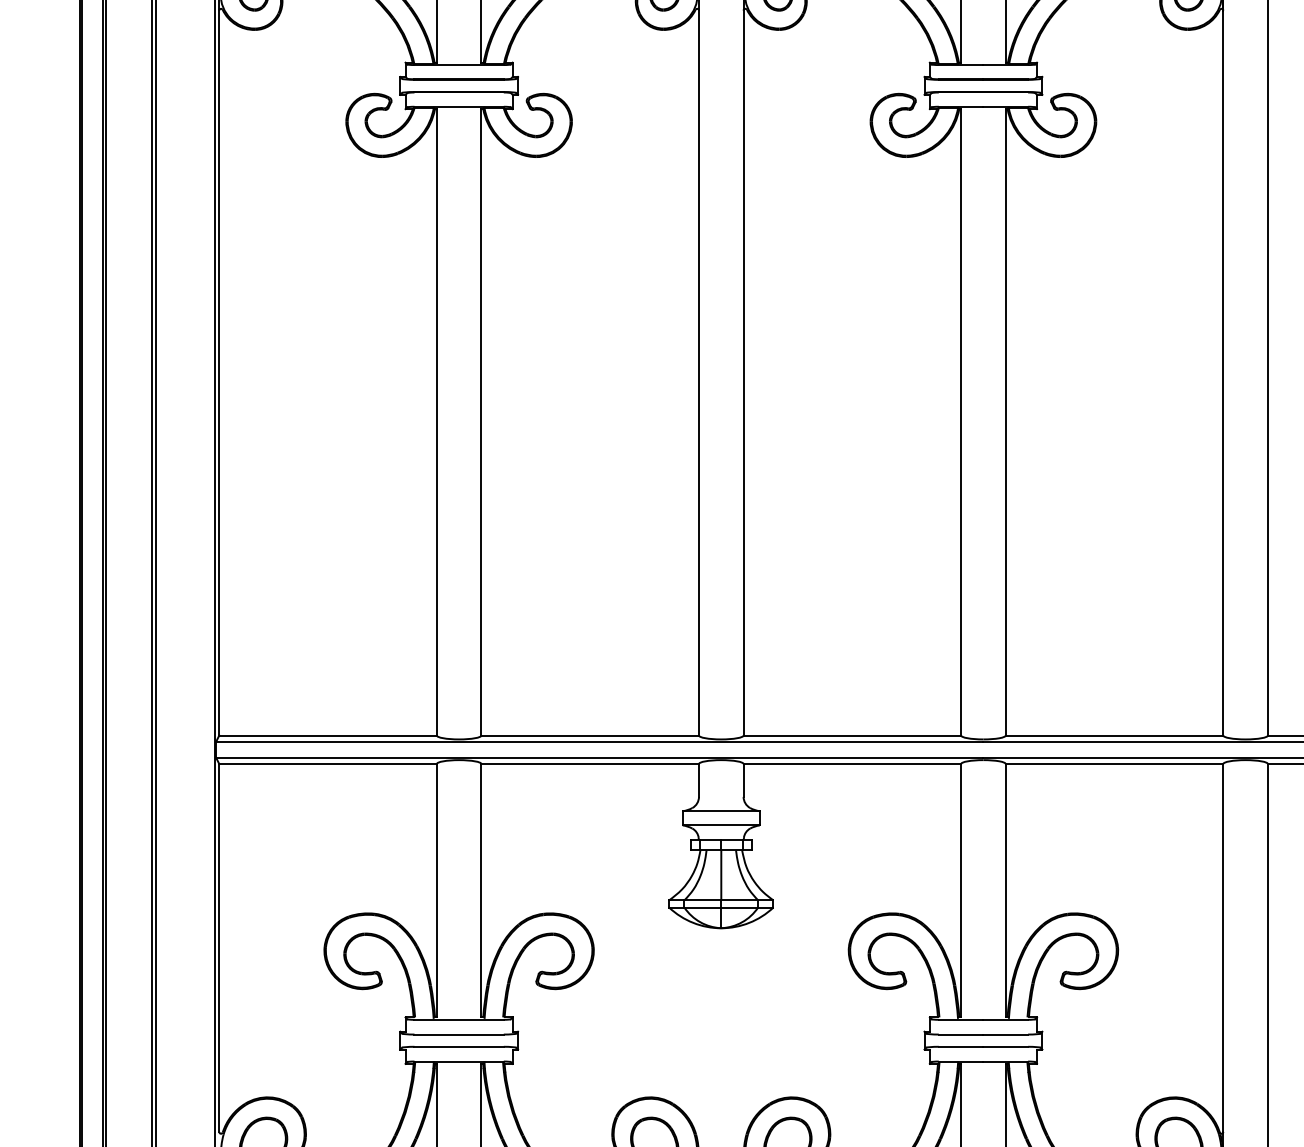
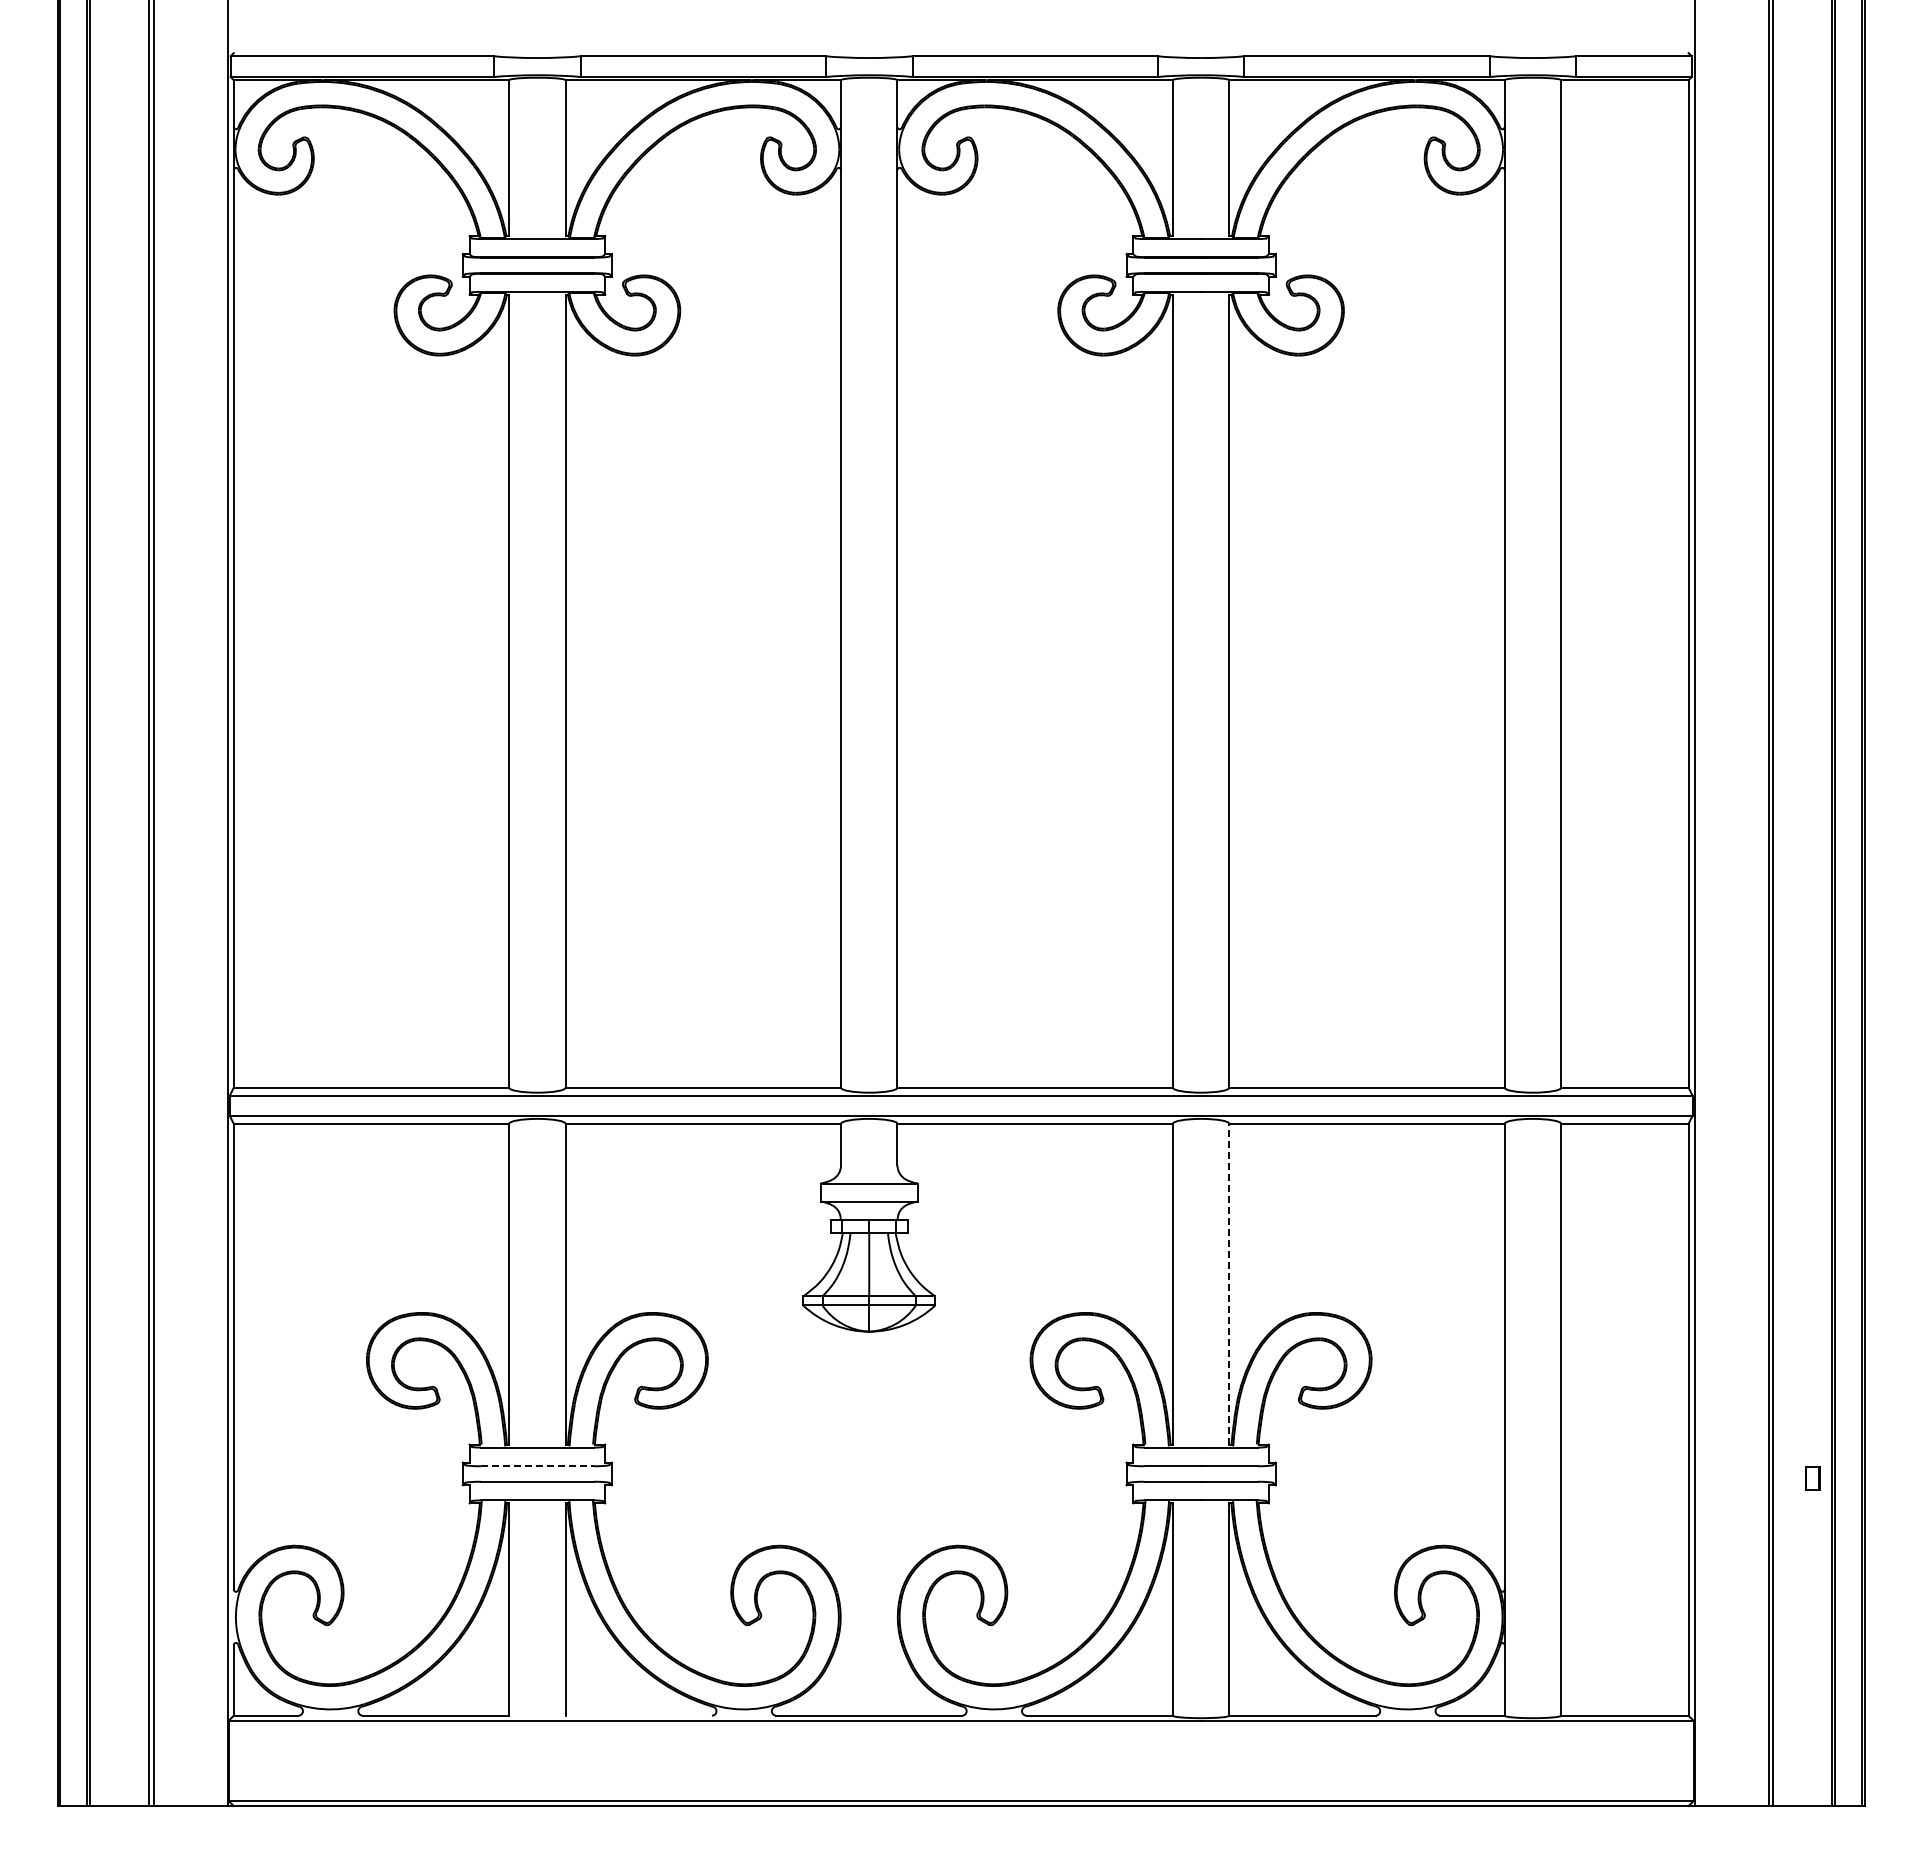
line: (1005, 890) -> (1229, 1283), solid -> dashed
line: (459, 1034) -> (537, 1466), solid -> dashed

